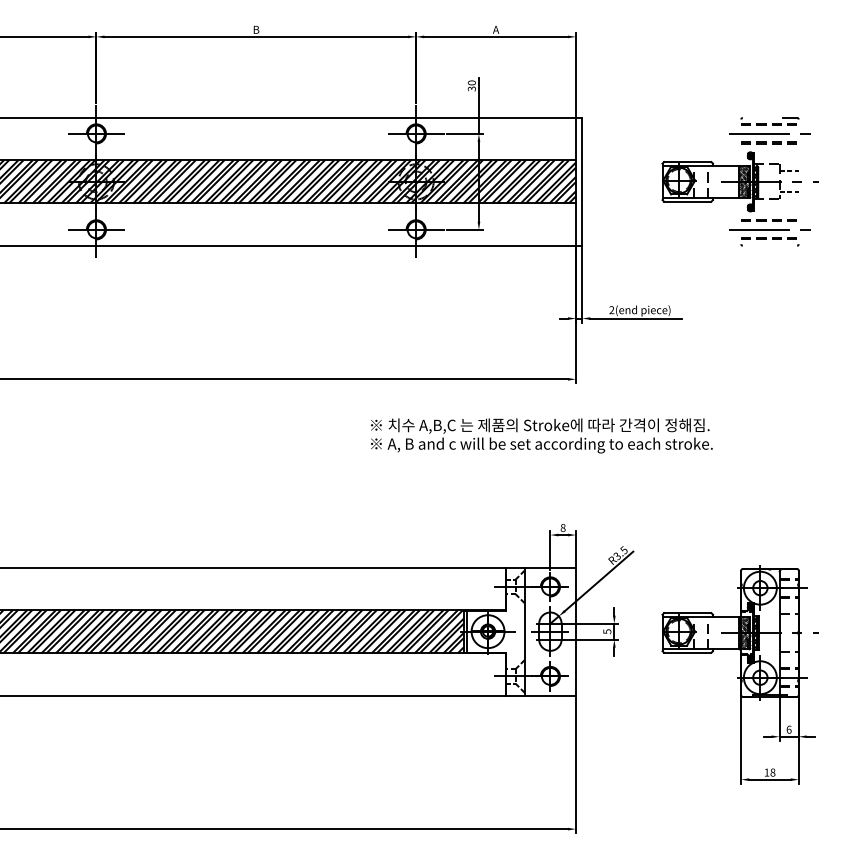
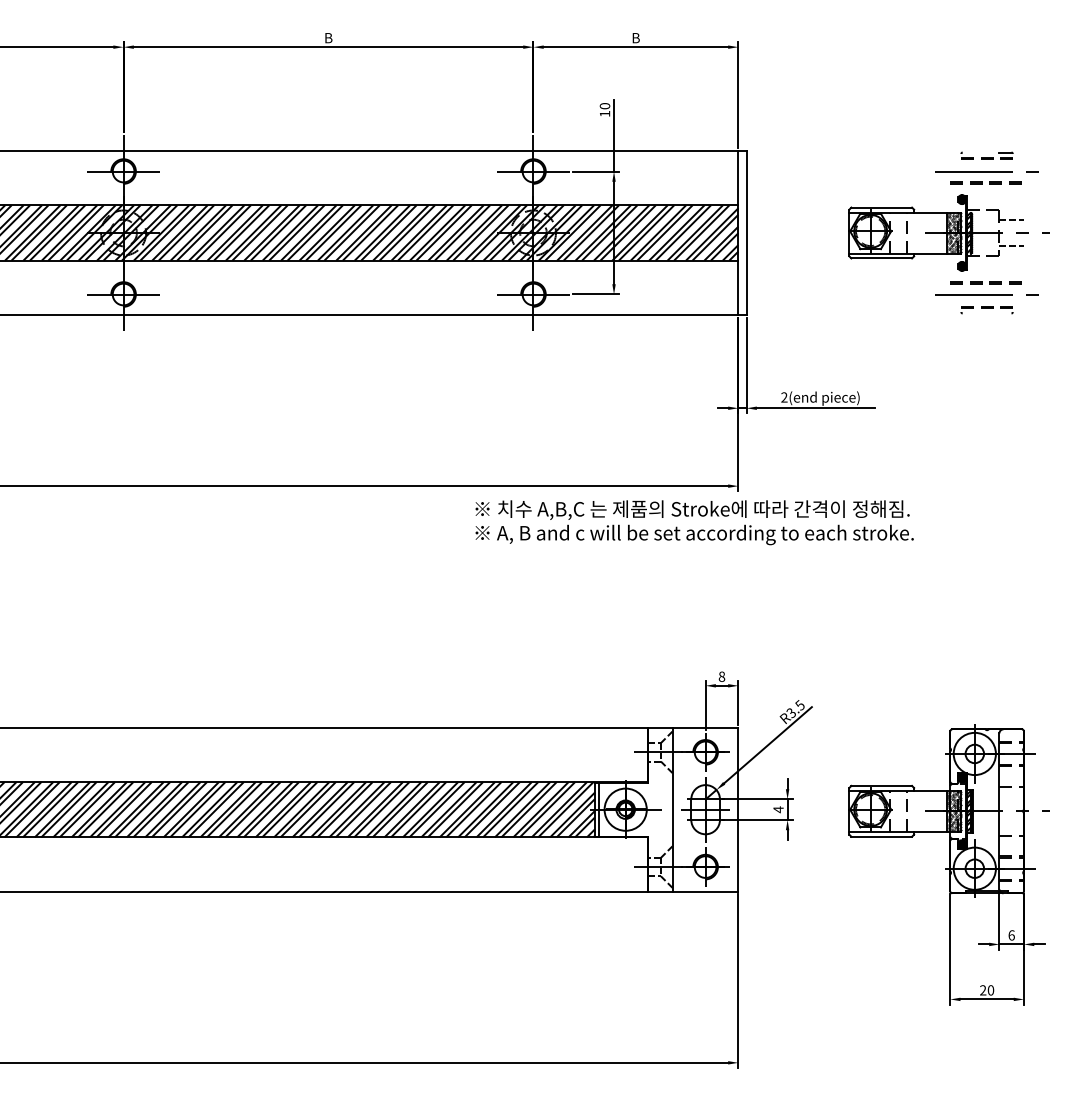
text: (495, 30) -> (635, 38), A -> B
text: (471, 88) -> (604, 113), 30 -> 10
part: (769, 121) -> (986, 155), size x0.7
part: (769, 241) -> (986, 309), size x0.7
text: (541, 435) -> (694, 522), moved
text: (607, 631) -> (778, 809), 5 -> 4
text: (770, 772) -> (987, 990), 18 -> 20

